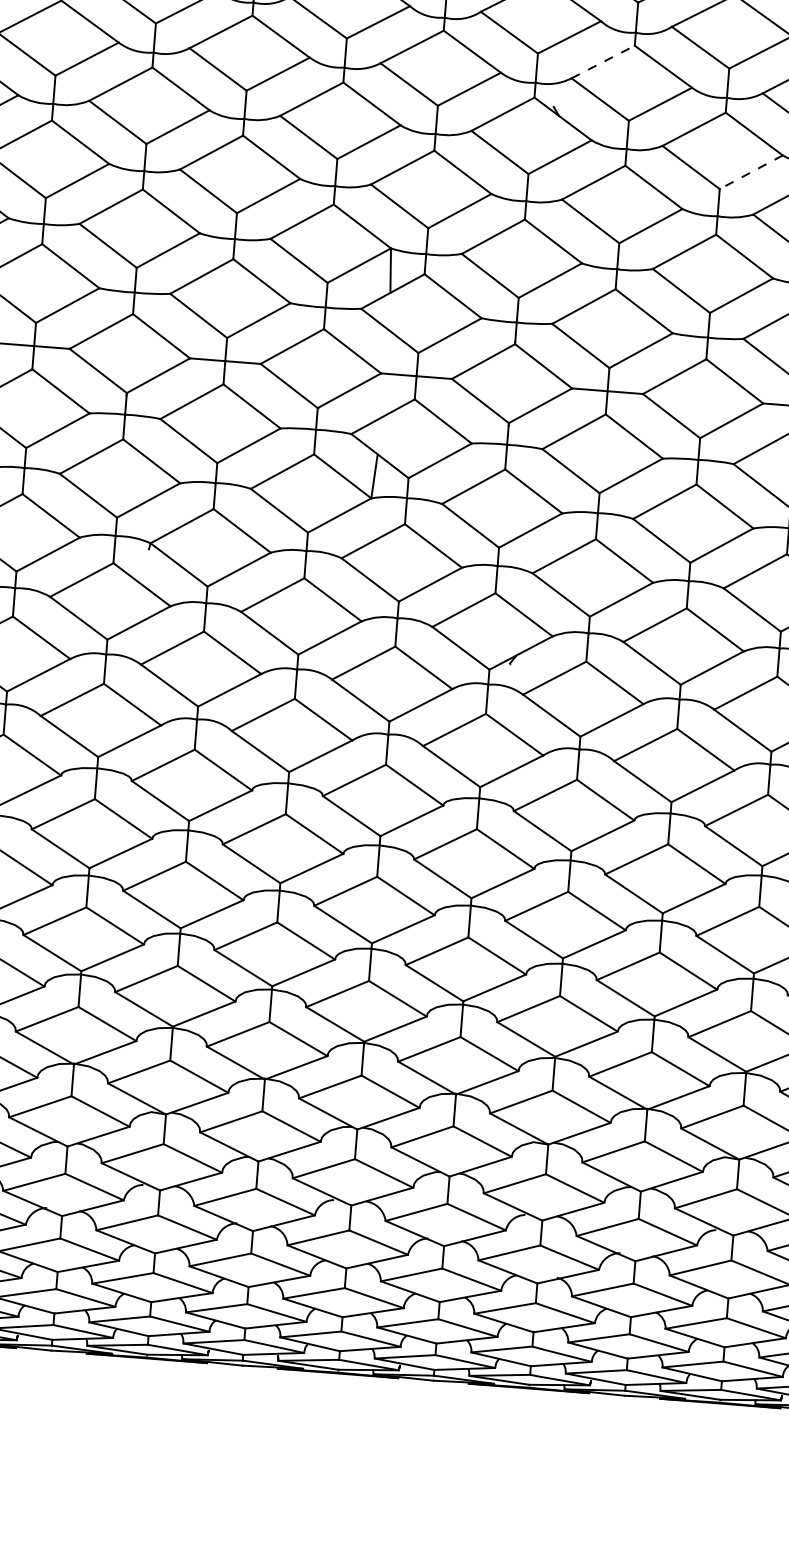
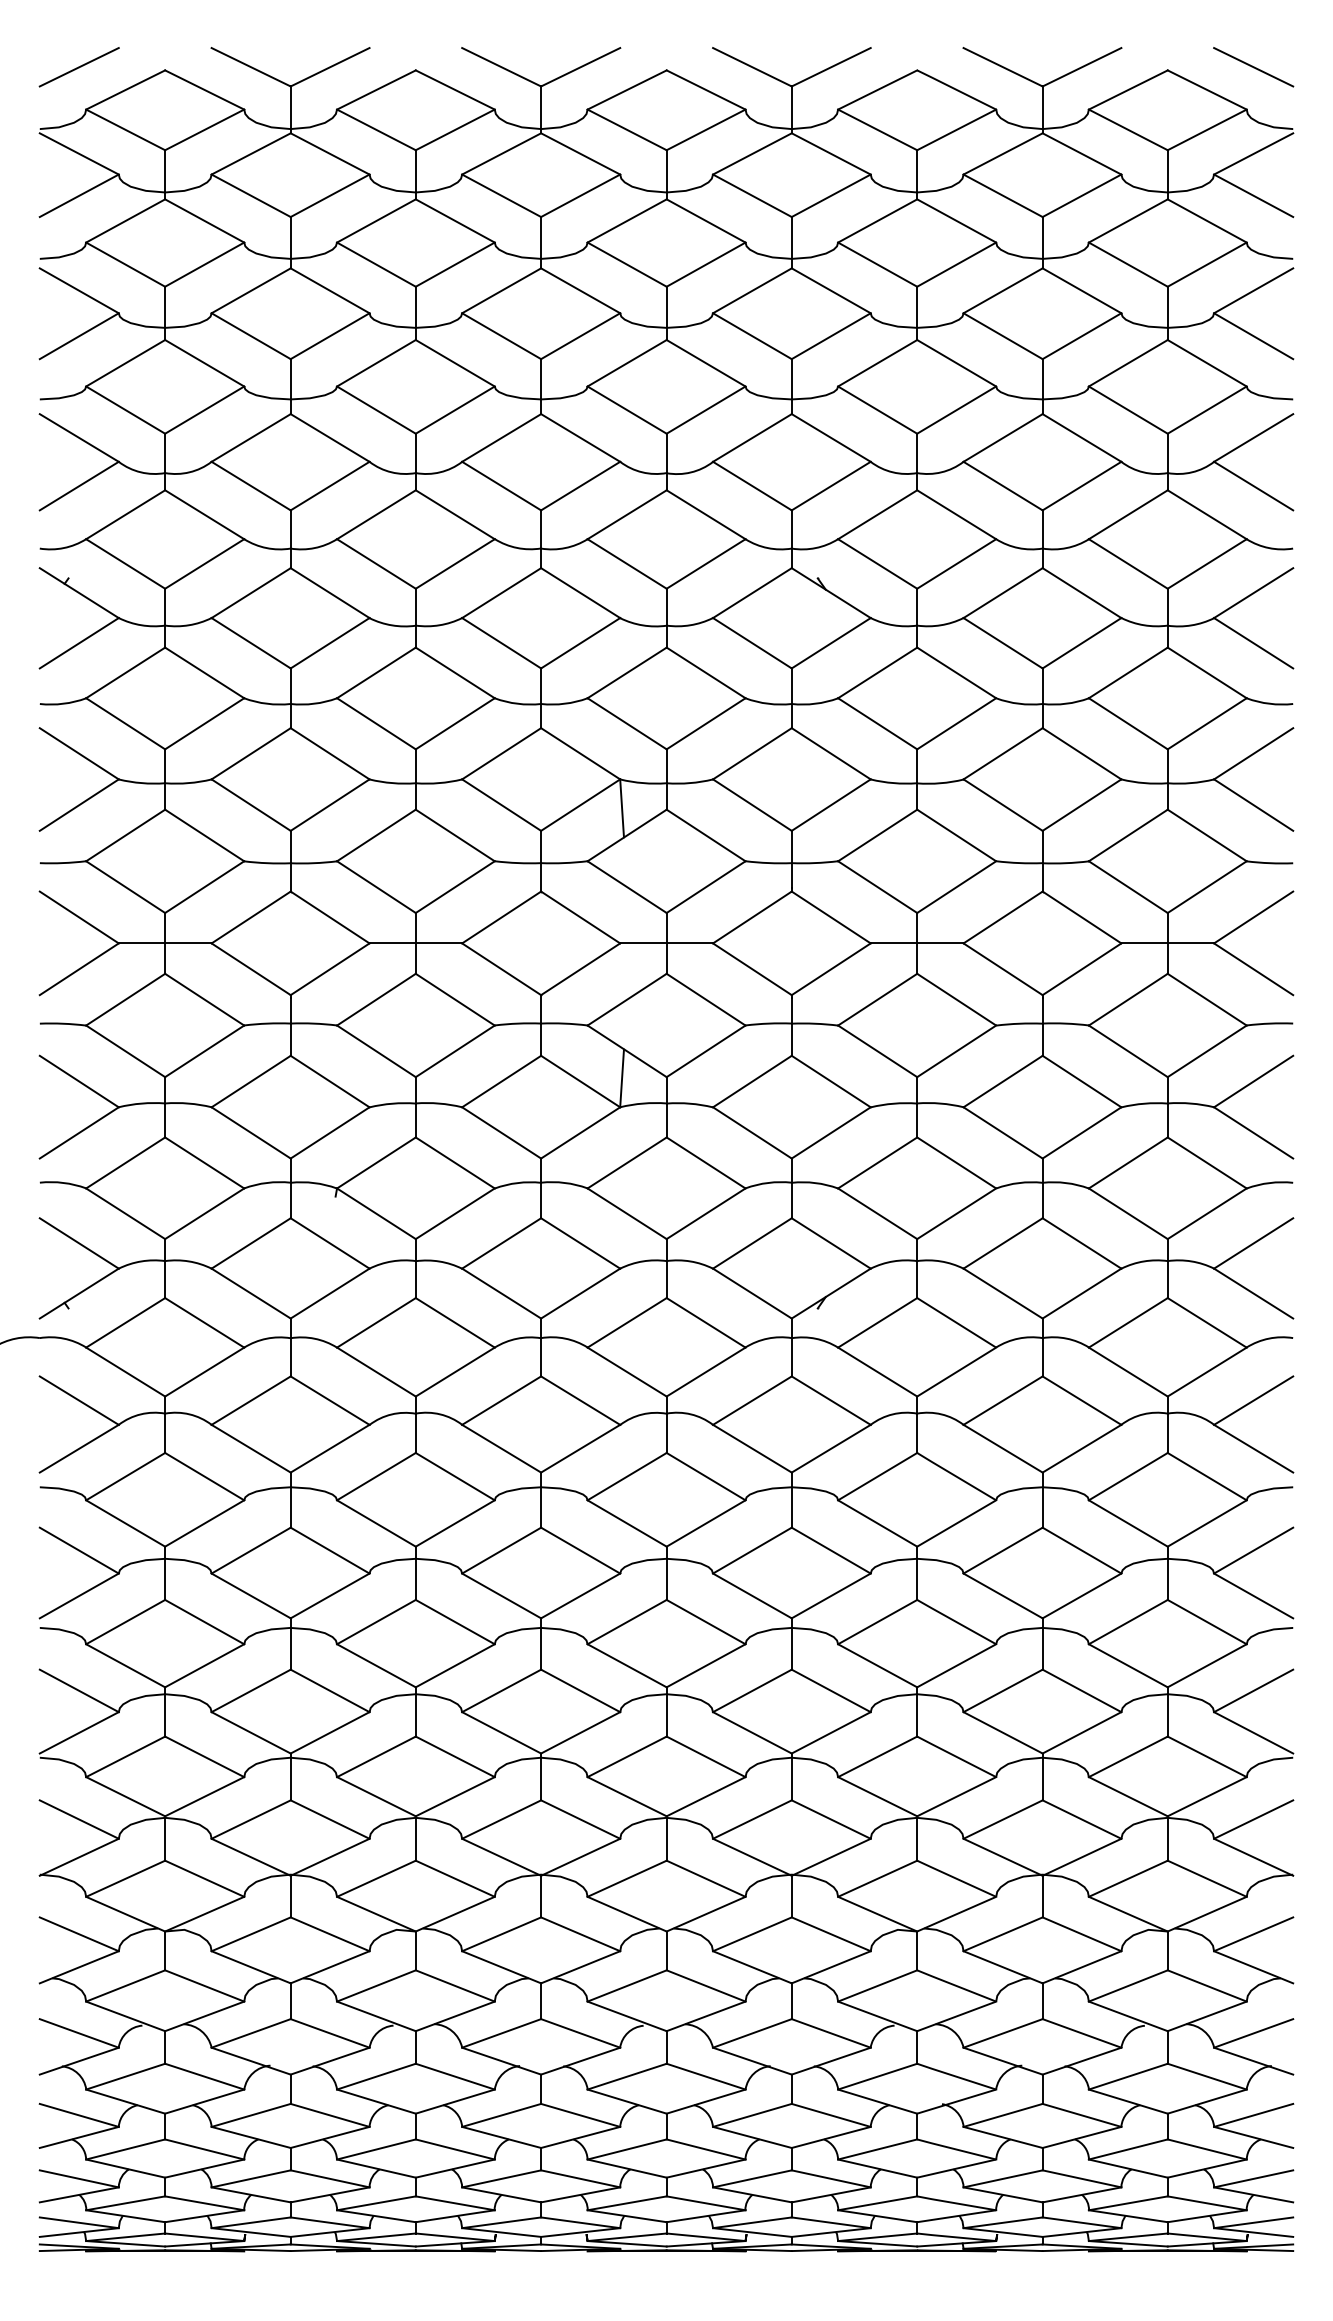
line: (603, 61) -> (878, 514), dashed -> solid
line: (751, 172) -> (1082, 643), dashed -> solid

